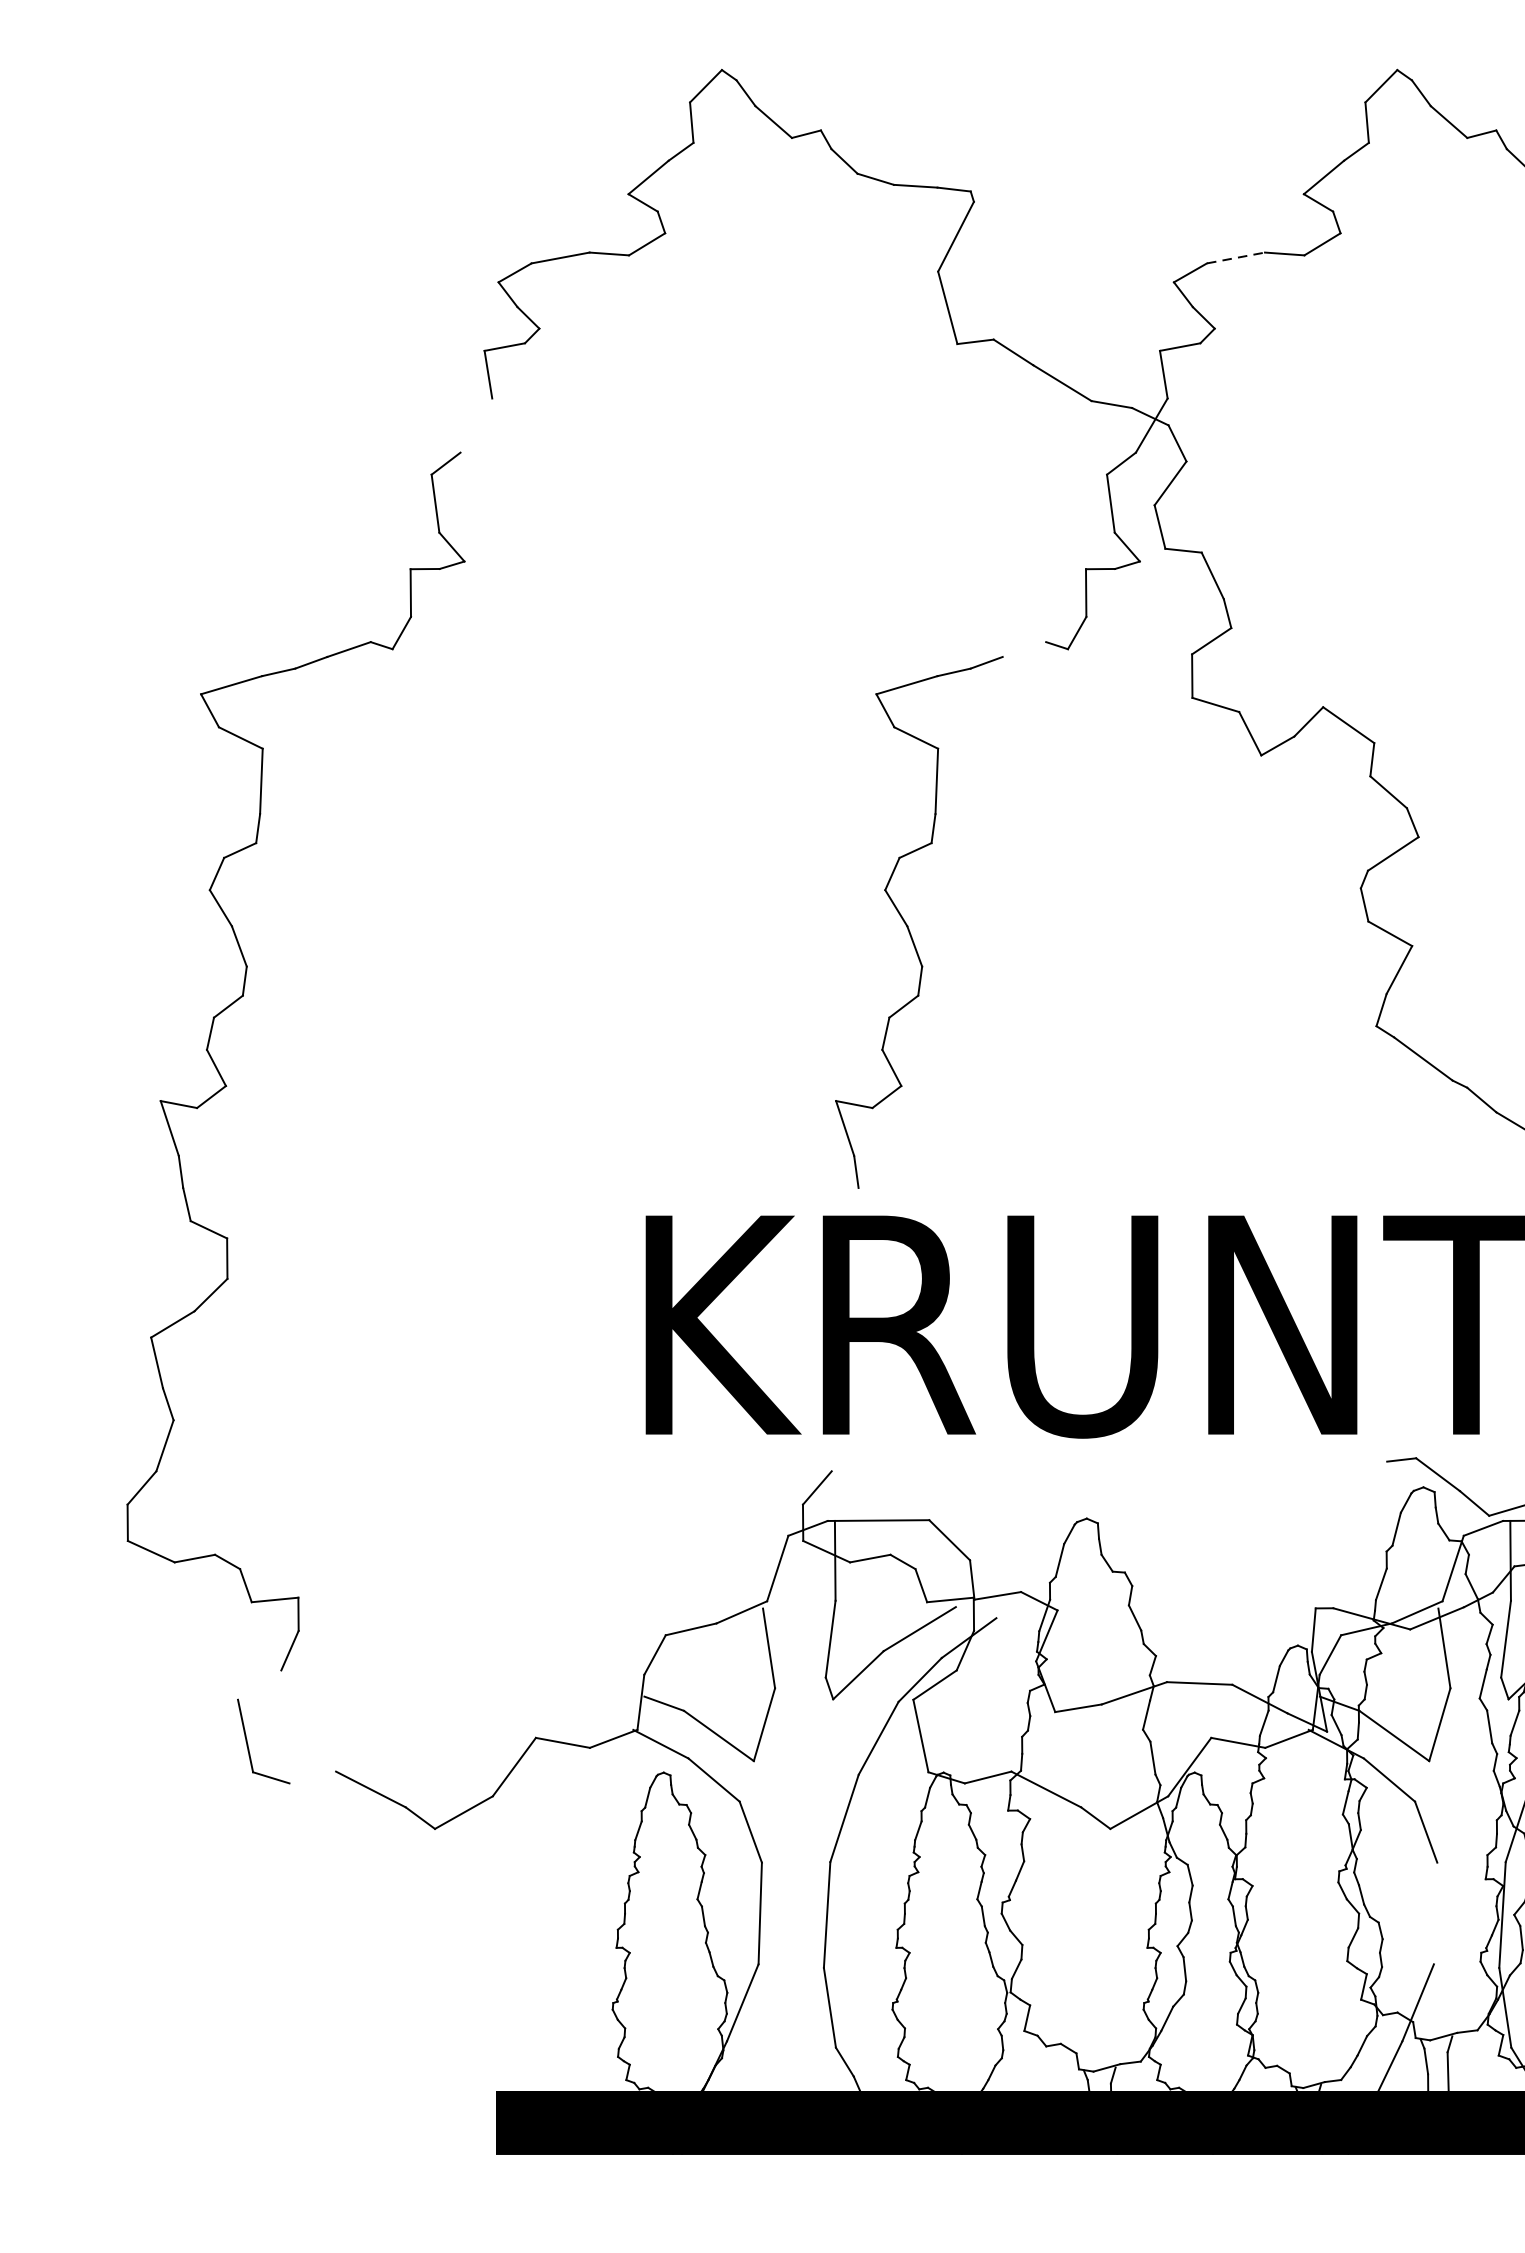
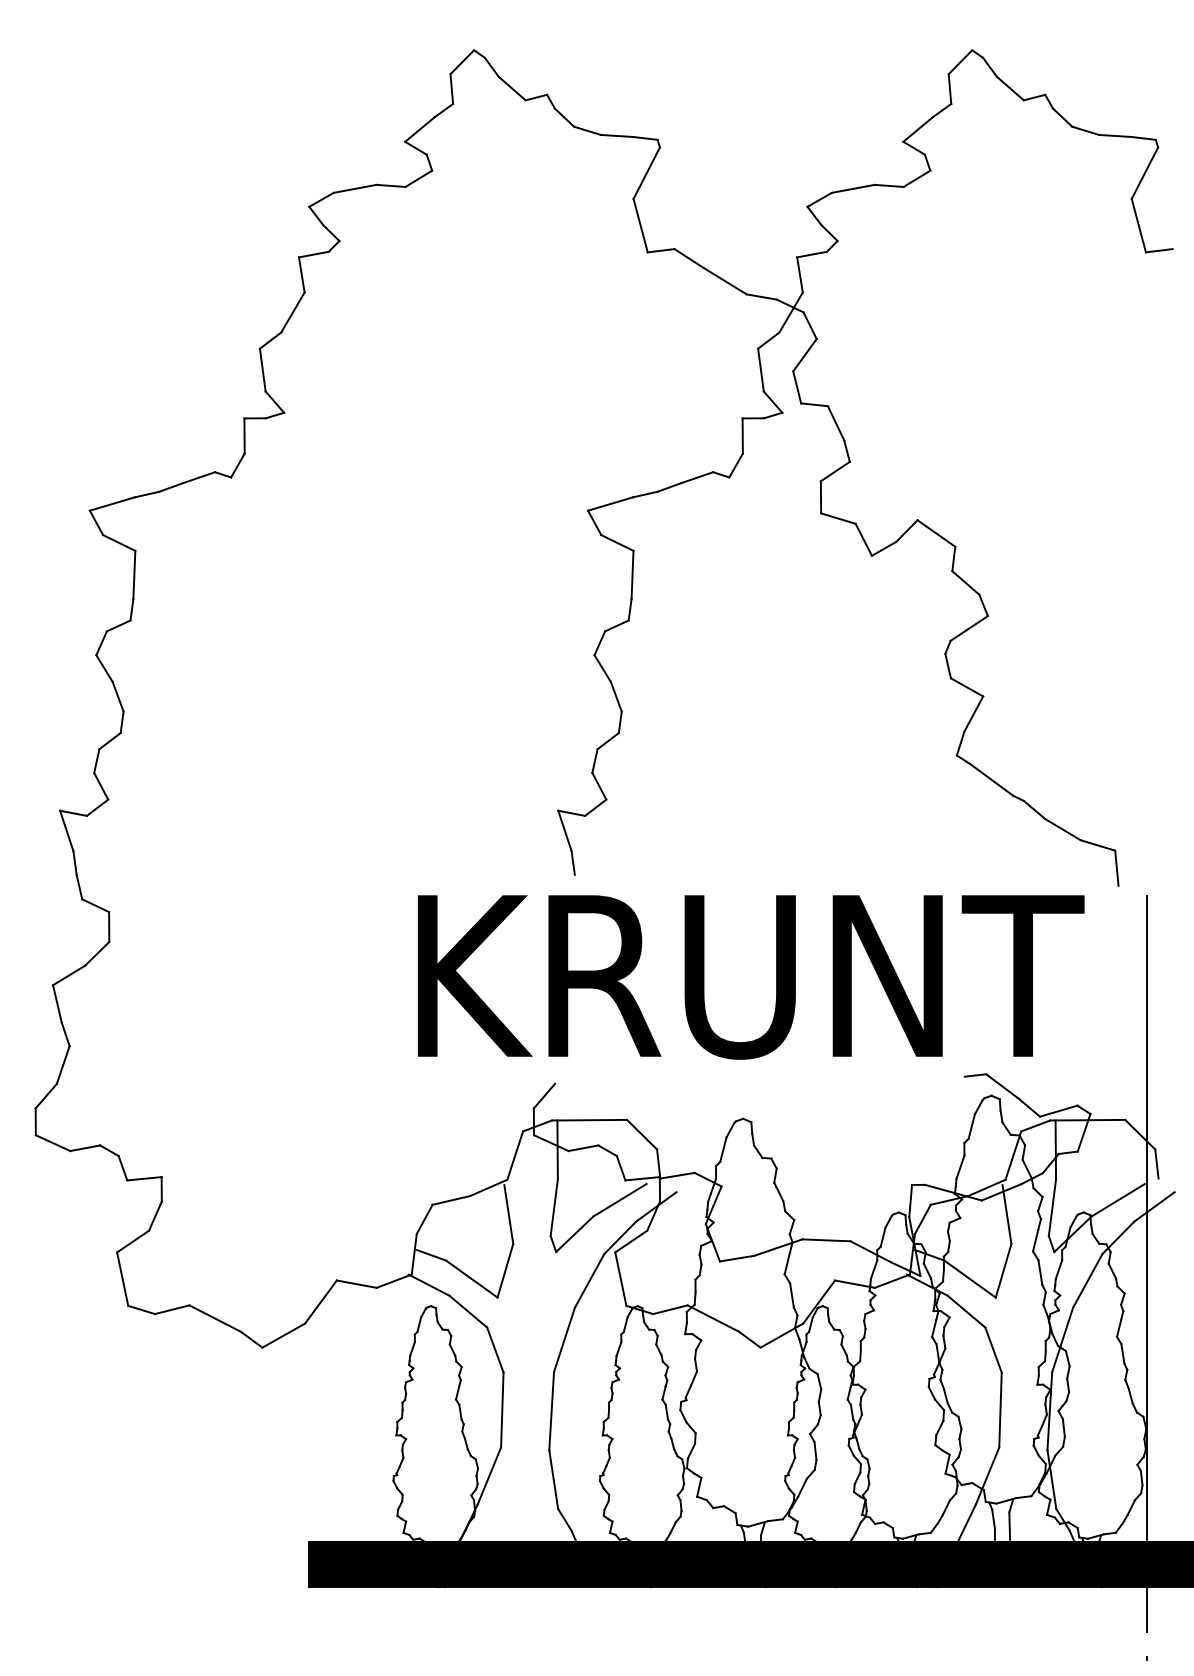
line: (1236, 257) -> (853, 188), dashed -> solid
line: (475, 425) -> (292, 312), added
line: (1024, 649) -> (697, 477), added
line: (260, 1685) -> (133, 1241), added
line: (313, 1777) -> (172, 1309), added
line: (1435, 1912) -> (1000, 1409), added

